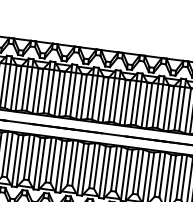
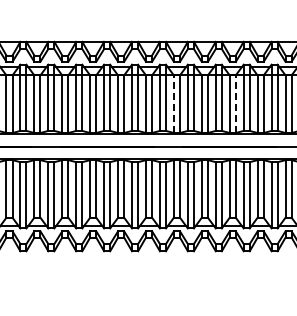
line: (122, 102) -> (173, 104), solid -> dashed
line: (170, 108) -> (235, 104), solid -> dashed

